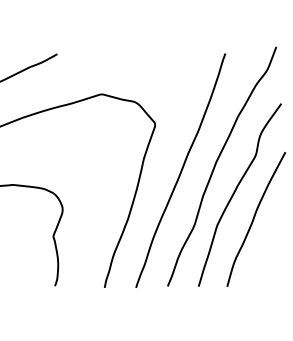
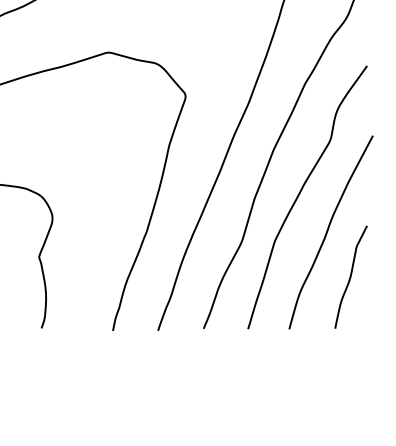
curve: (269, 250) -> (350, 277), added

